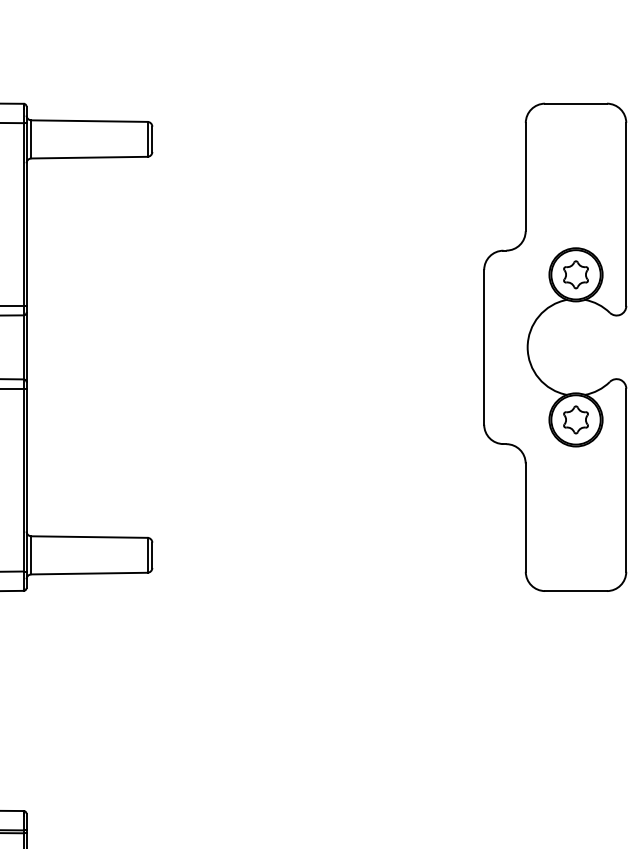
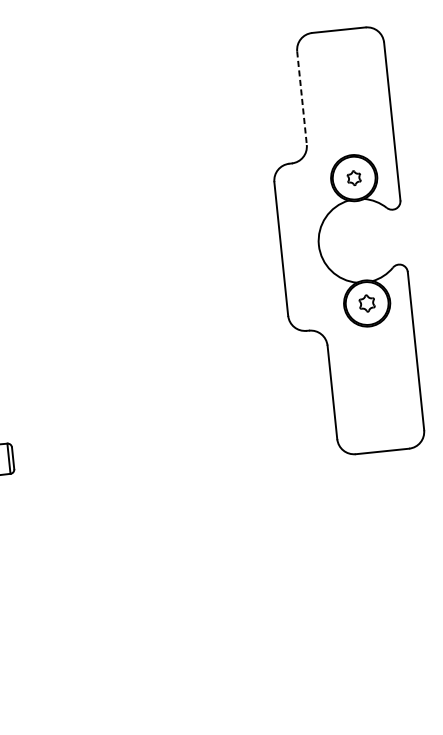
line: (525, 177) -> (301, 98), solid -> dashed
part: (575, 274) -> (353, 177), size x0.6
part: (575, 419) -> (366, 303), size x0.7

